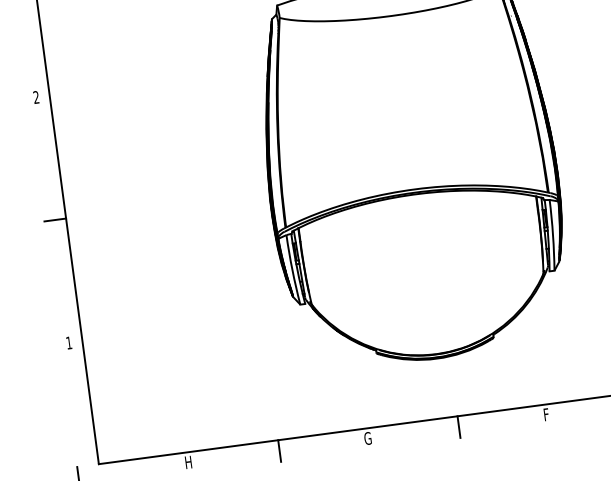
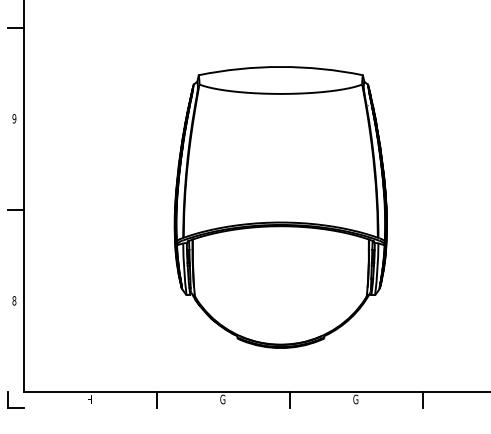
text: (36, 97) -> (14, 118), 2 -> 9
text: (69, 342) -> (14, 300), 1 -> 8
text: (546, 414) -> (355, 399), F -> G

